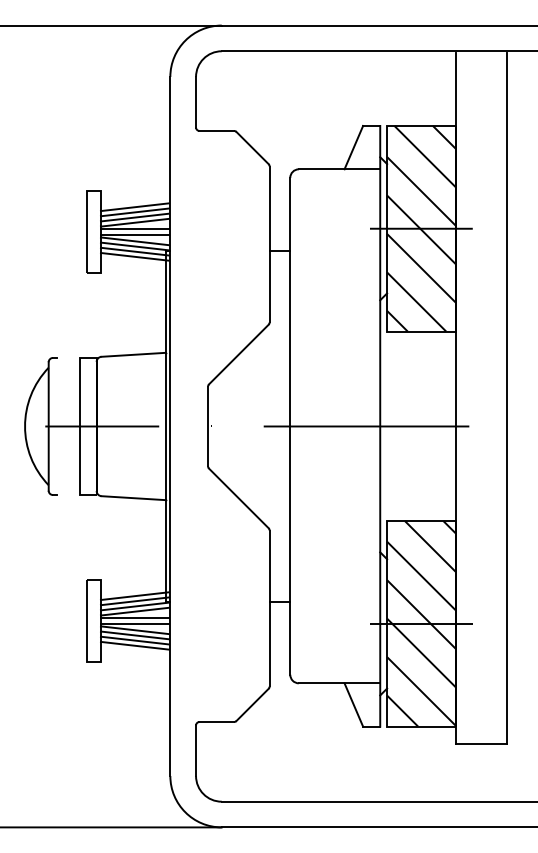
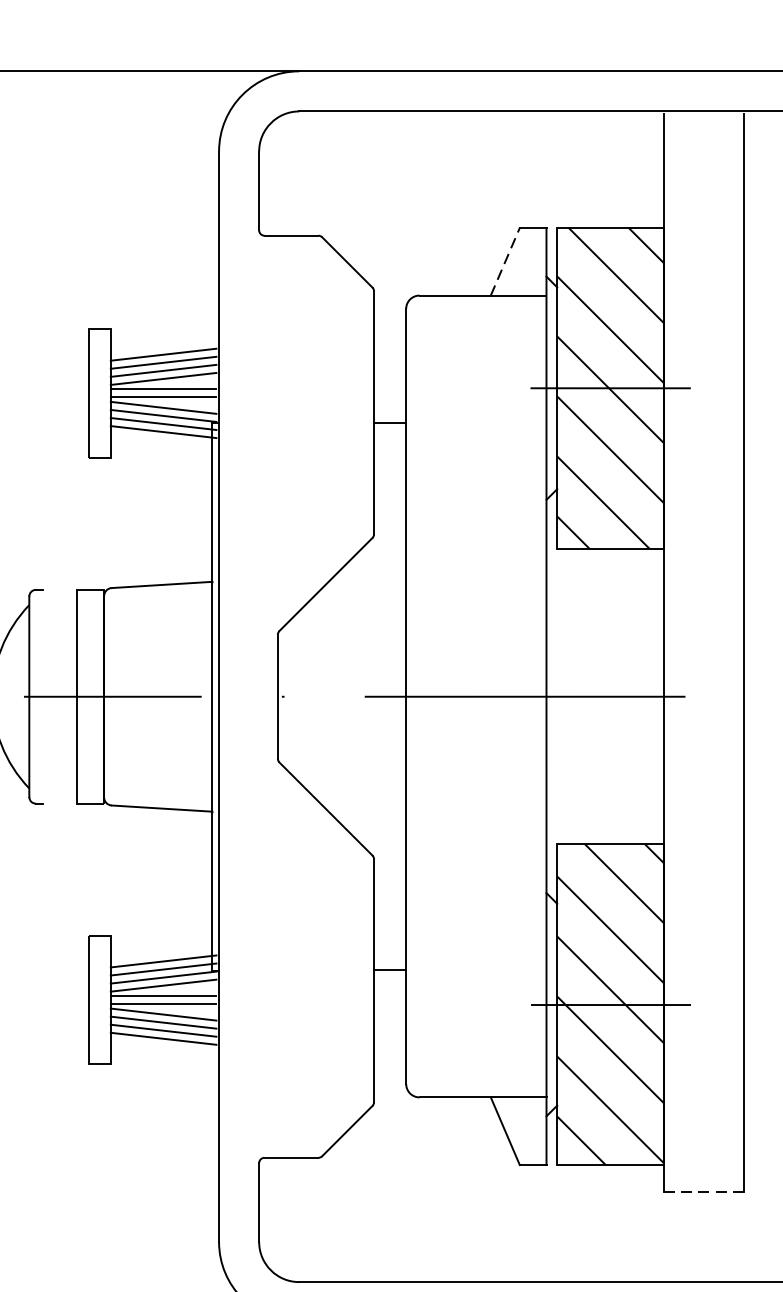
line: (353, 147) -> (504, 261), solid -> dashed
line: (481, 743) -> (704, 1191), solid -> dashed

